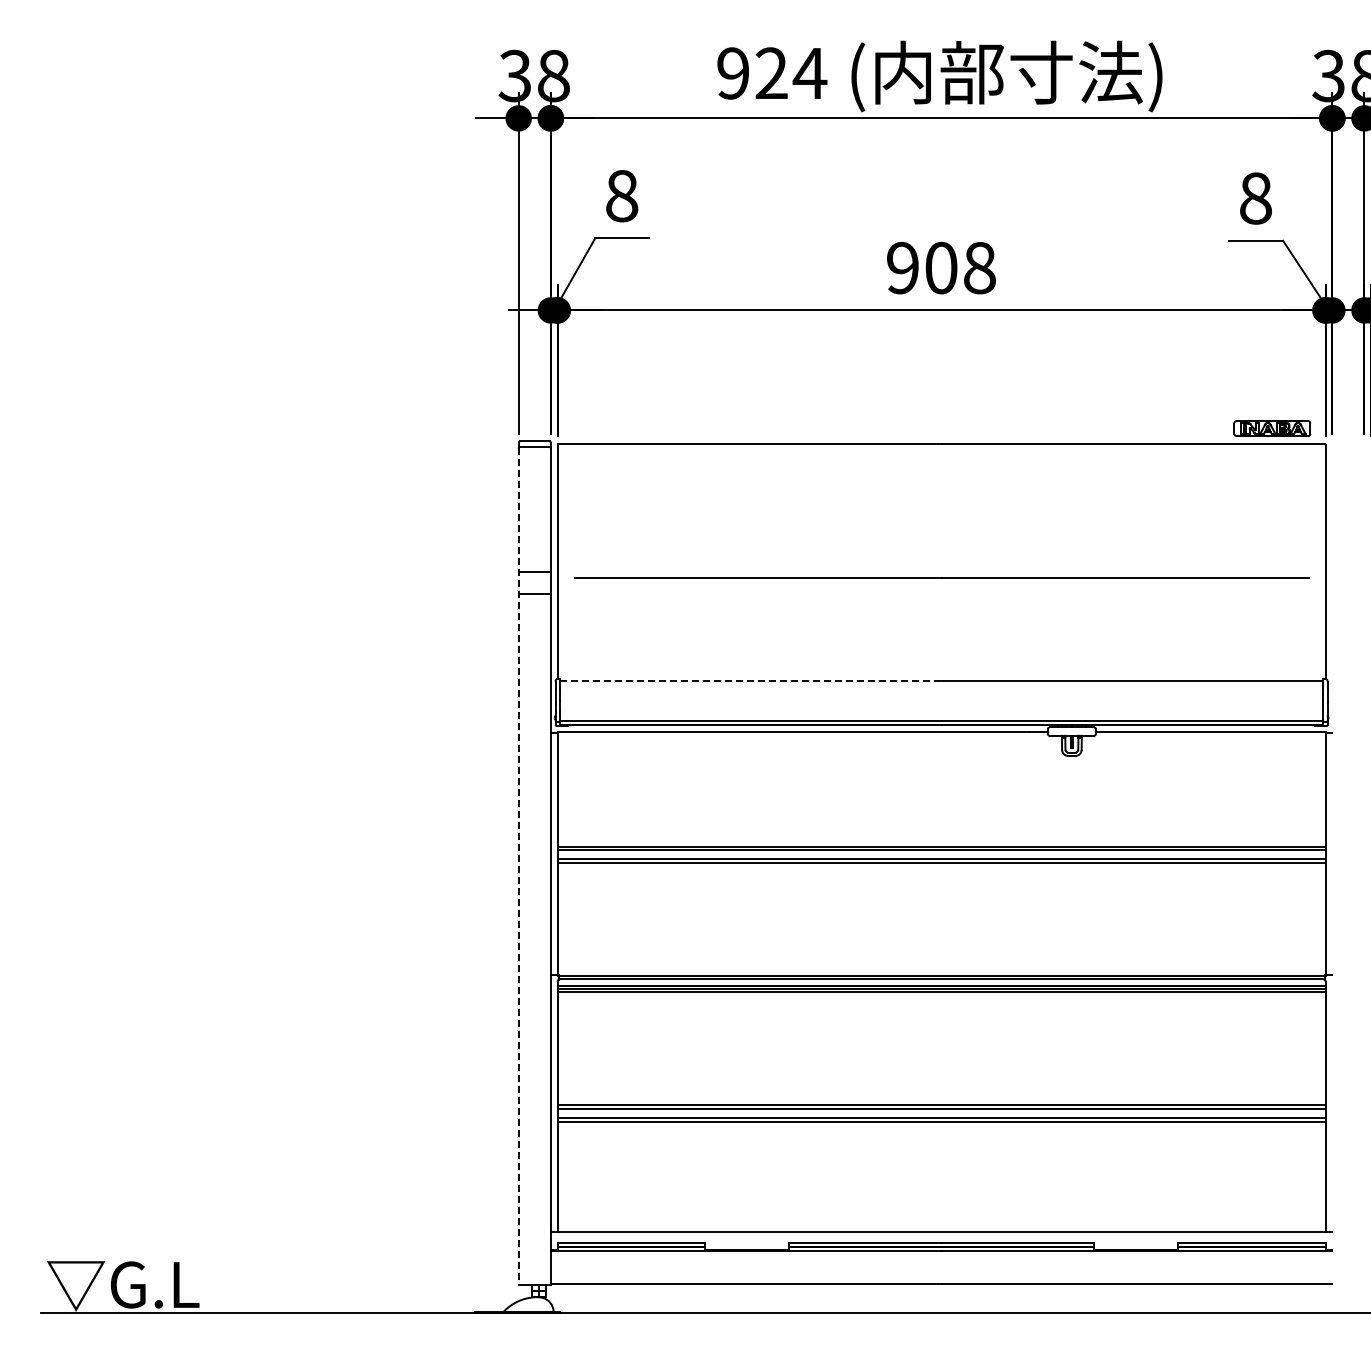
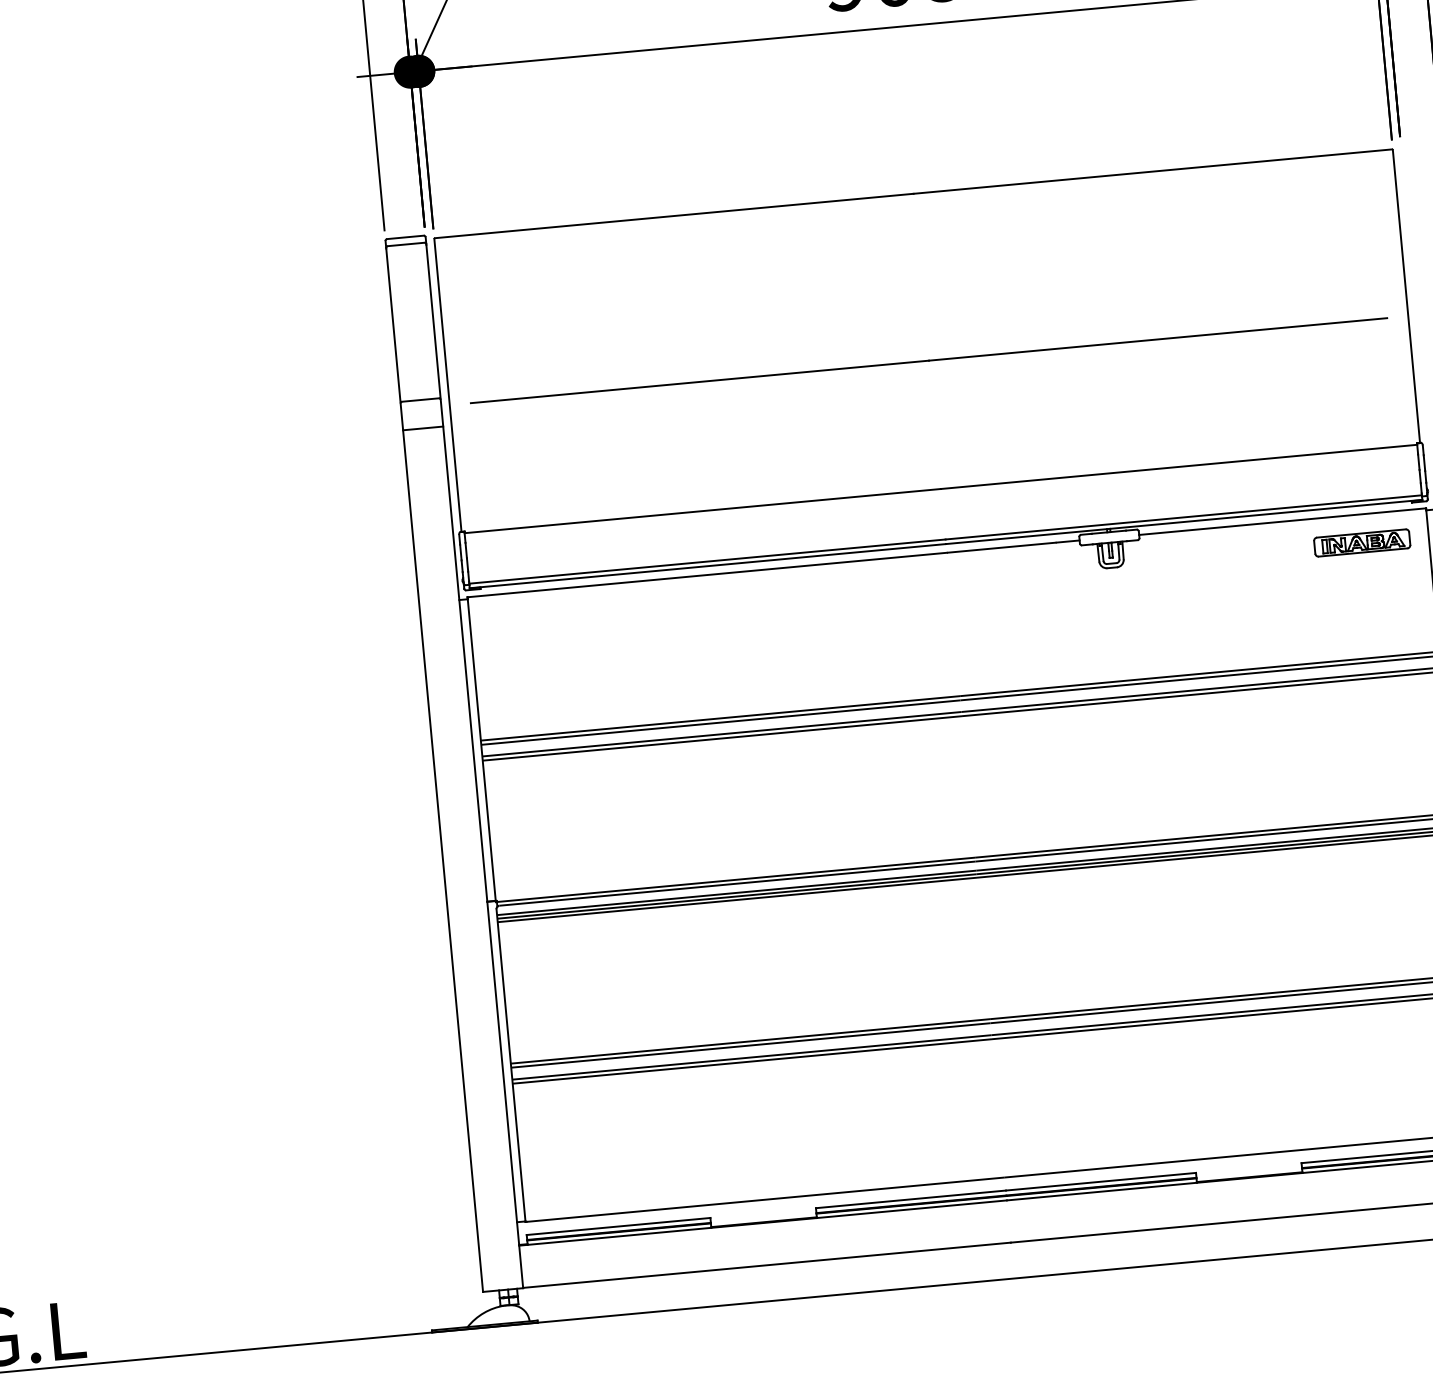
part: (1272, 428) -> (1362, 542), moved
line: (750, 680) -> (702, 510), dashed -> solid
line: (518, 867) -> (434, 771), dashed -> solid

